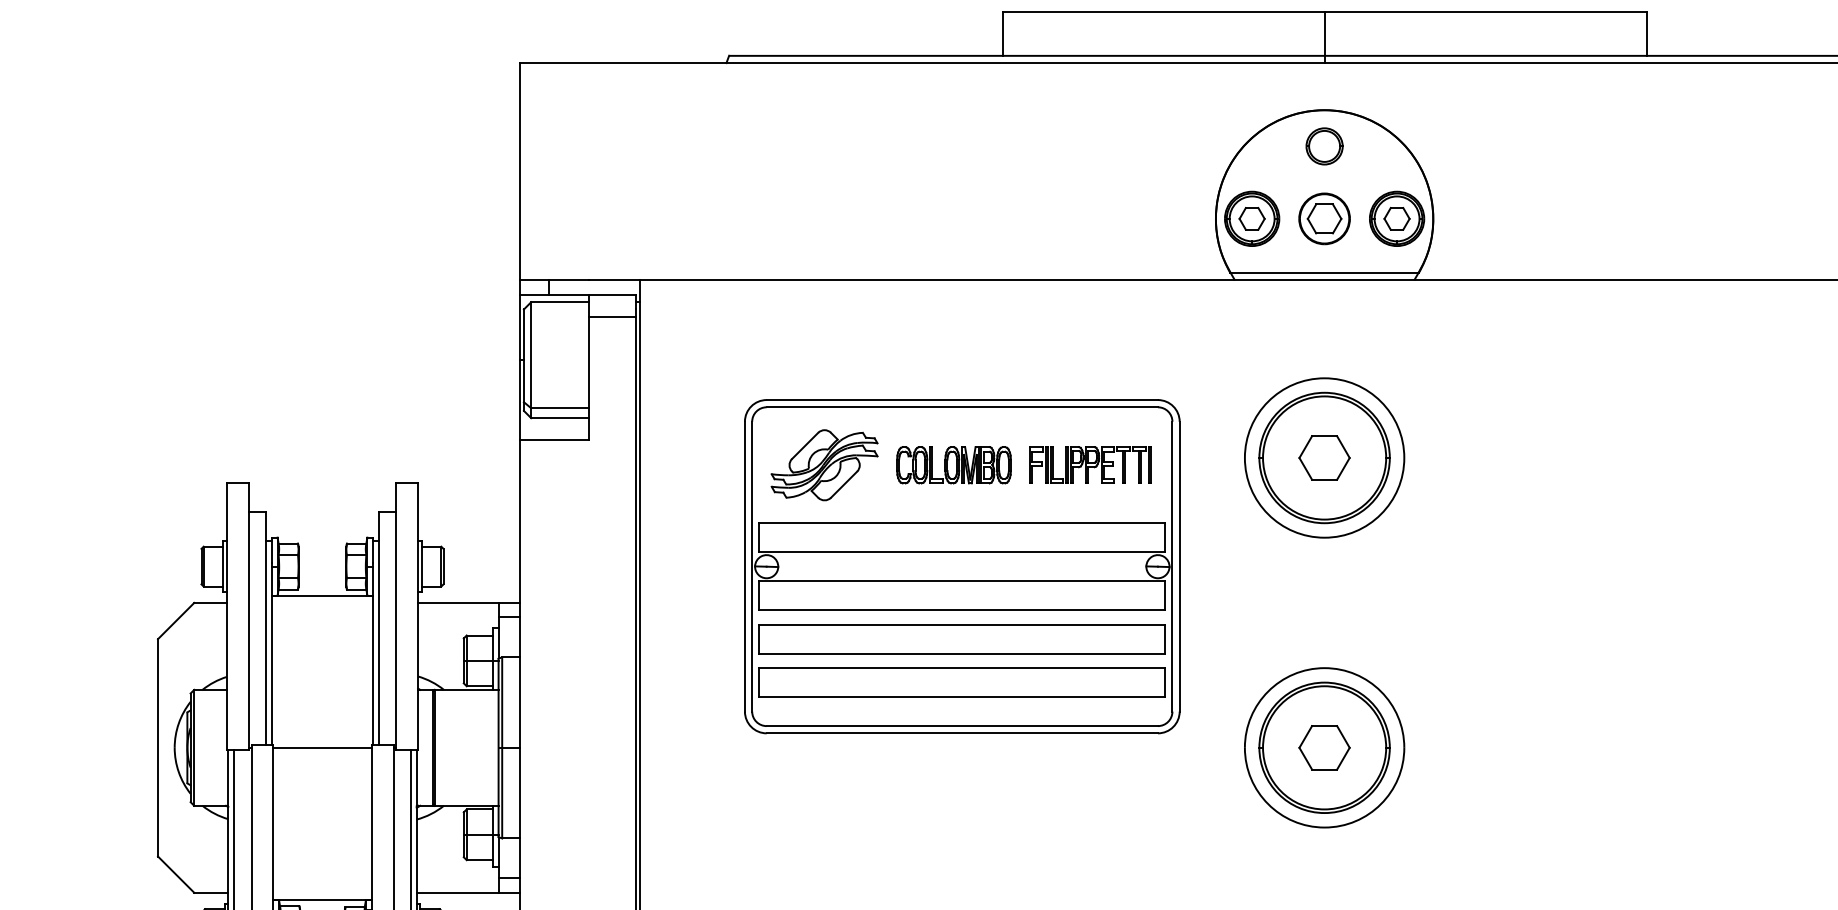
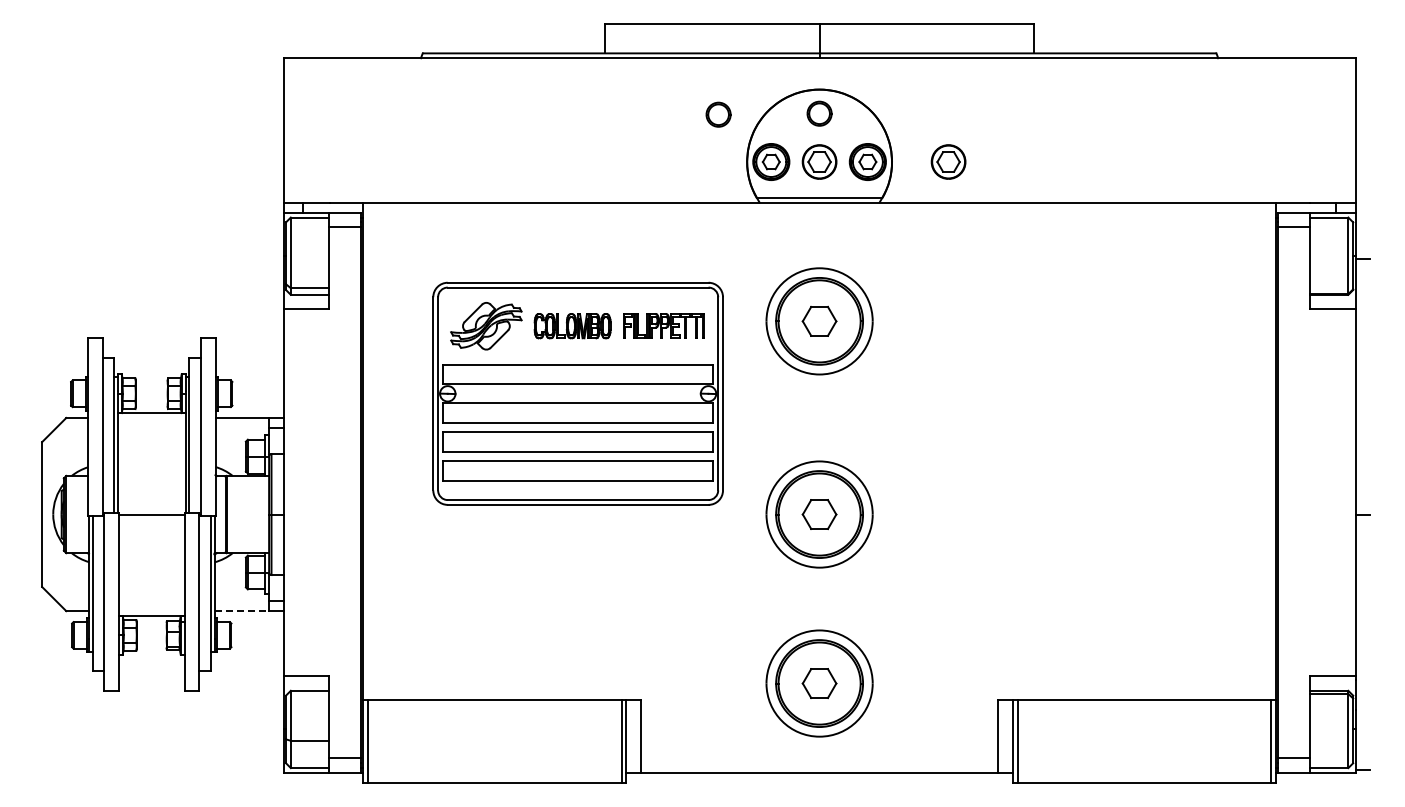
part: (1172, 147) -> (718, 114), added
part: (1518, 218) -> (948, 161), added
line: (458, 893) -> (242, 611), solid -> dashed

